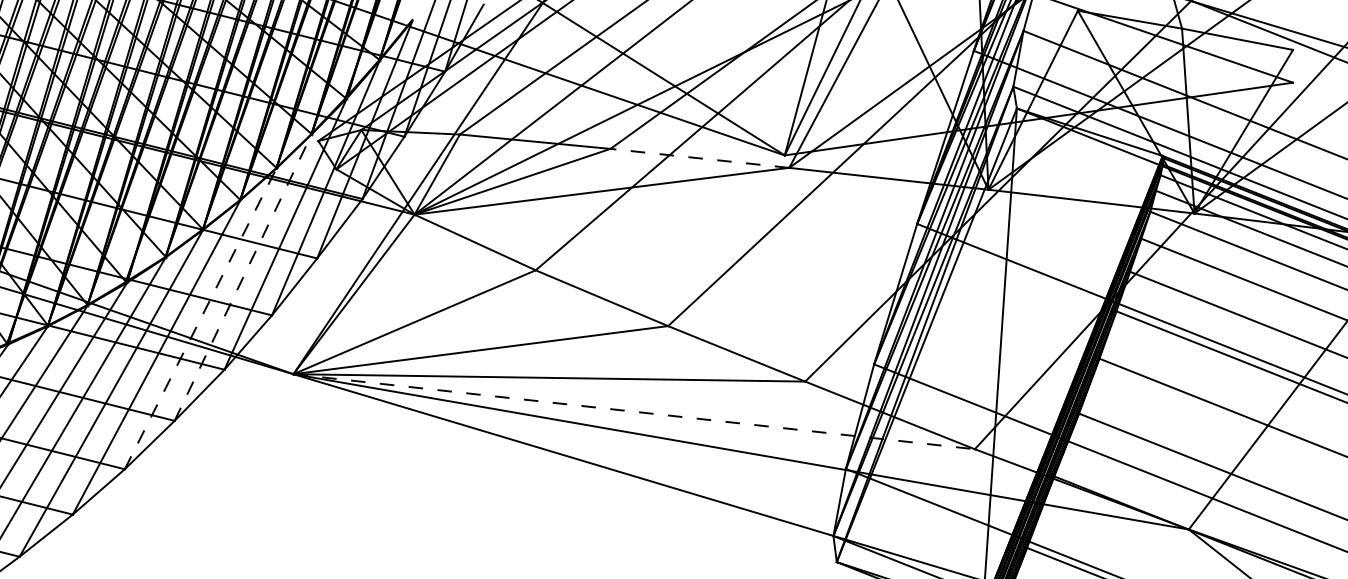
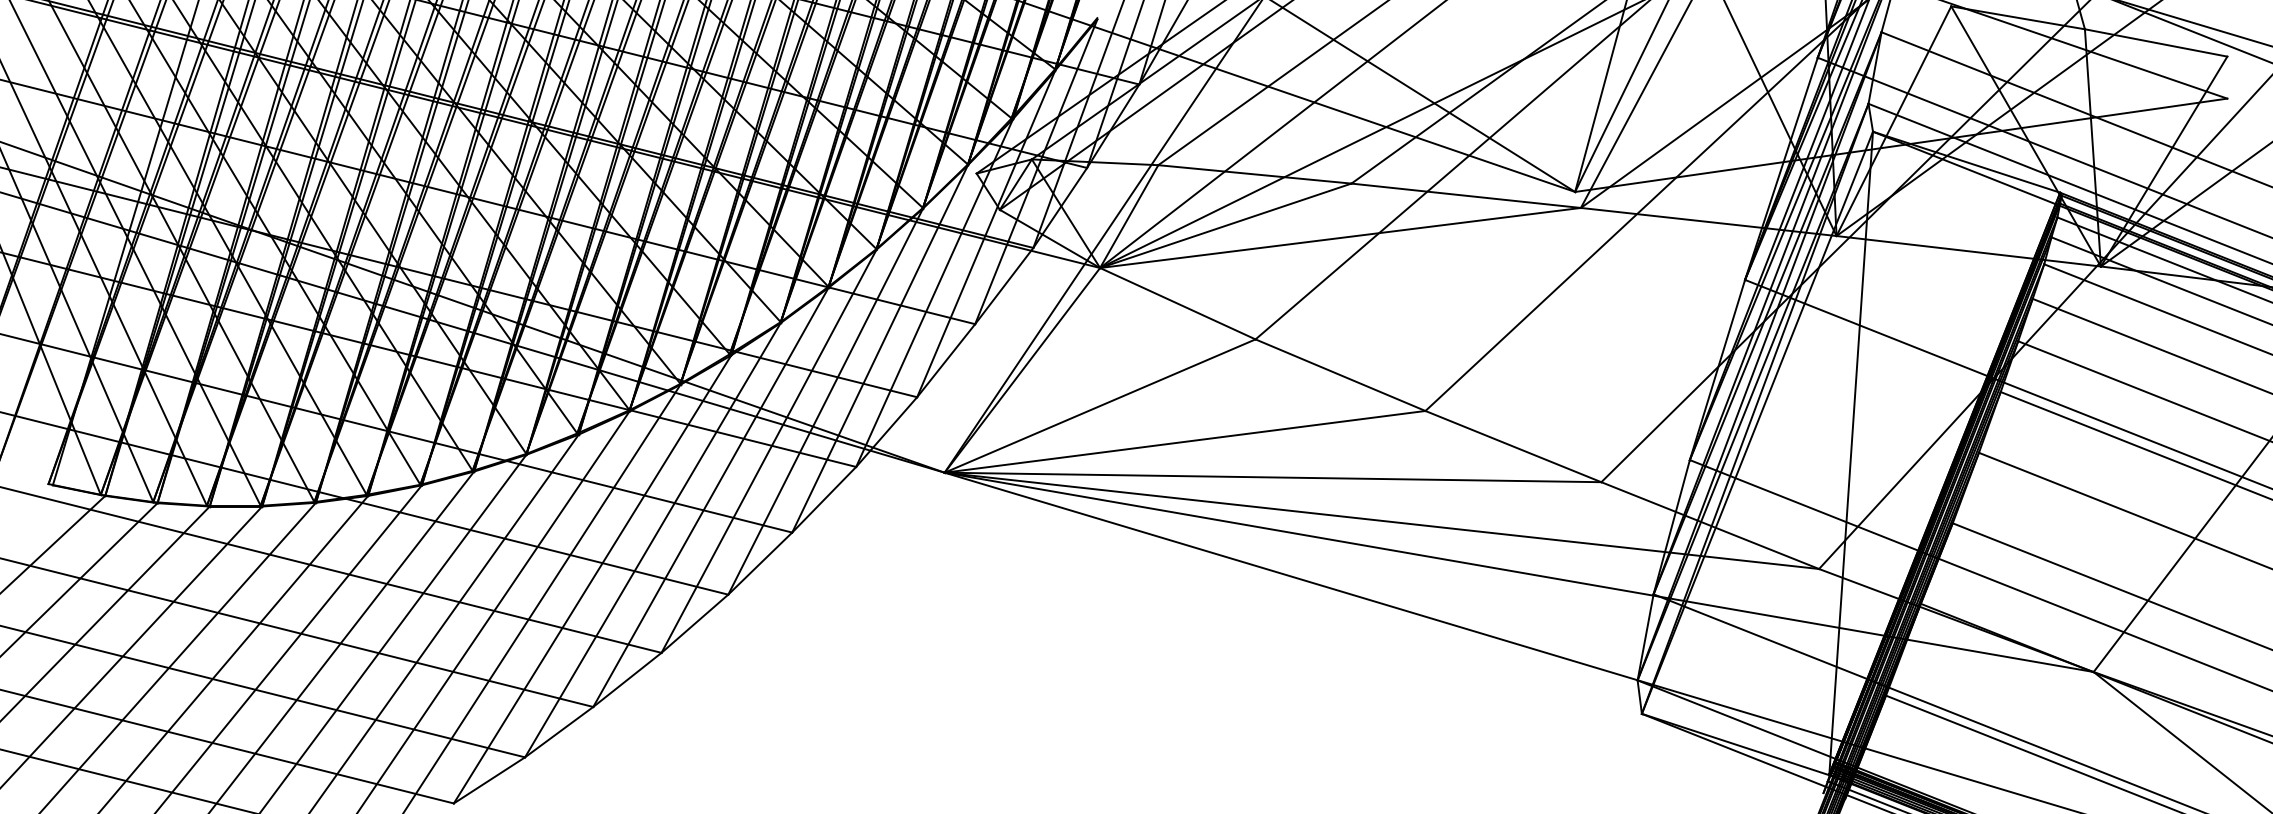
line: (699, 158) -> (1465, 195), dashed -> solid
line: (243, 277) -> (880, 348), dashed -> solid
line: (200, 318) -> (825, 401), dashed -> solid
line: (633, 411) -> (1381, 520), dashed -> solid

